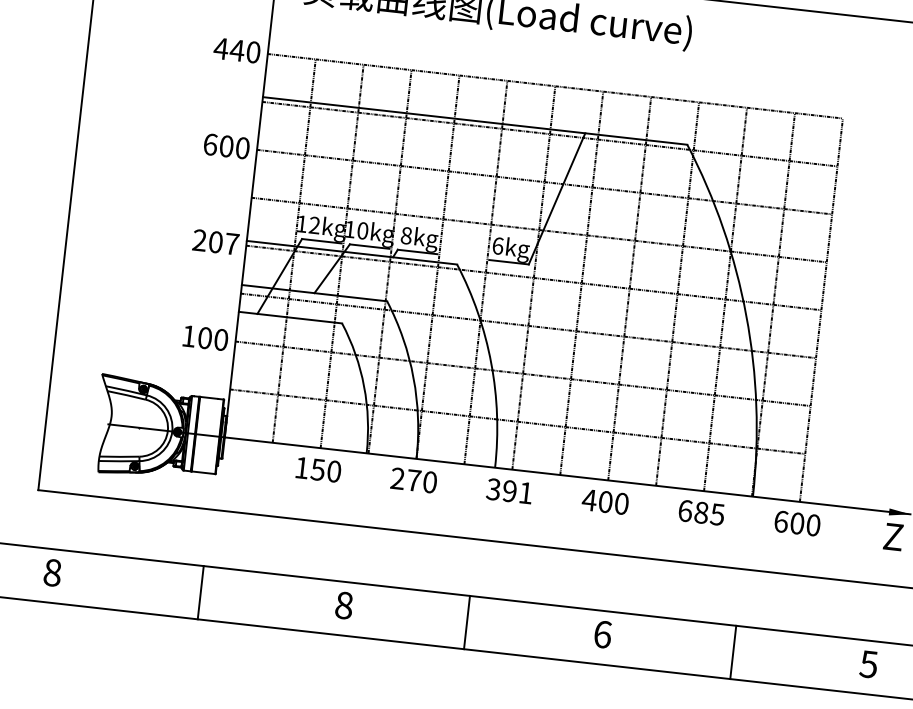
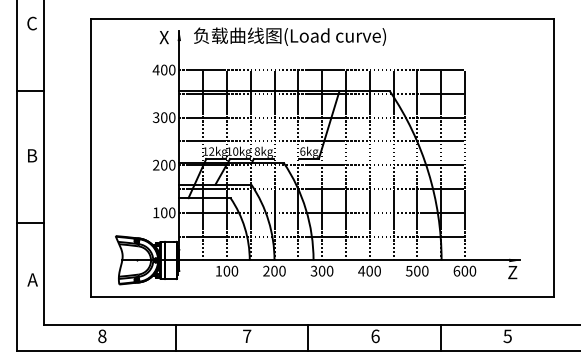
text: (236, 49) -> (163, 69), 440 -> 400
text: (209, 144) -> (155, 117), 600 -> 300
text: (232, 242) -> (172, 164), 207 -> 200
text: (317, 468) -> (226, 270), 150 -> 100
text: (414, 479) -> (274, 270), 270 -> 200
text: (516, 490) -> (325, 270), 391 -> 300
text: (702, 511) -> (417, 270), 685 -> 500
text: (344, 605) -> (247, 336), 8 -> 7

